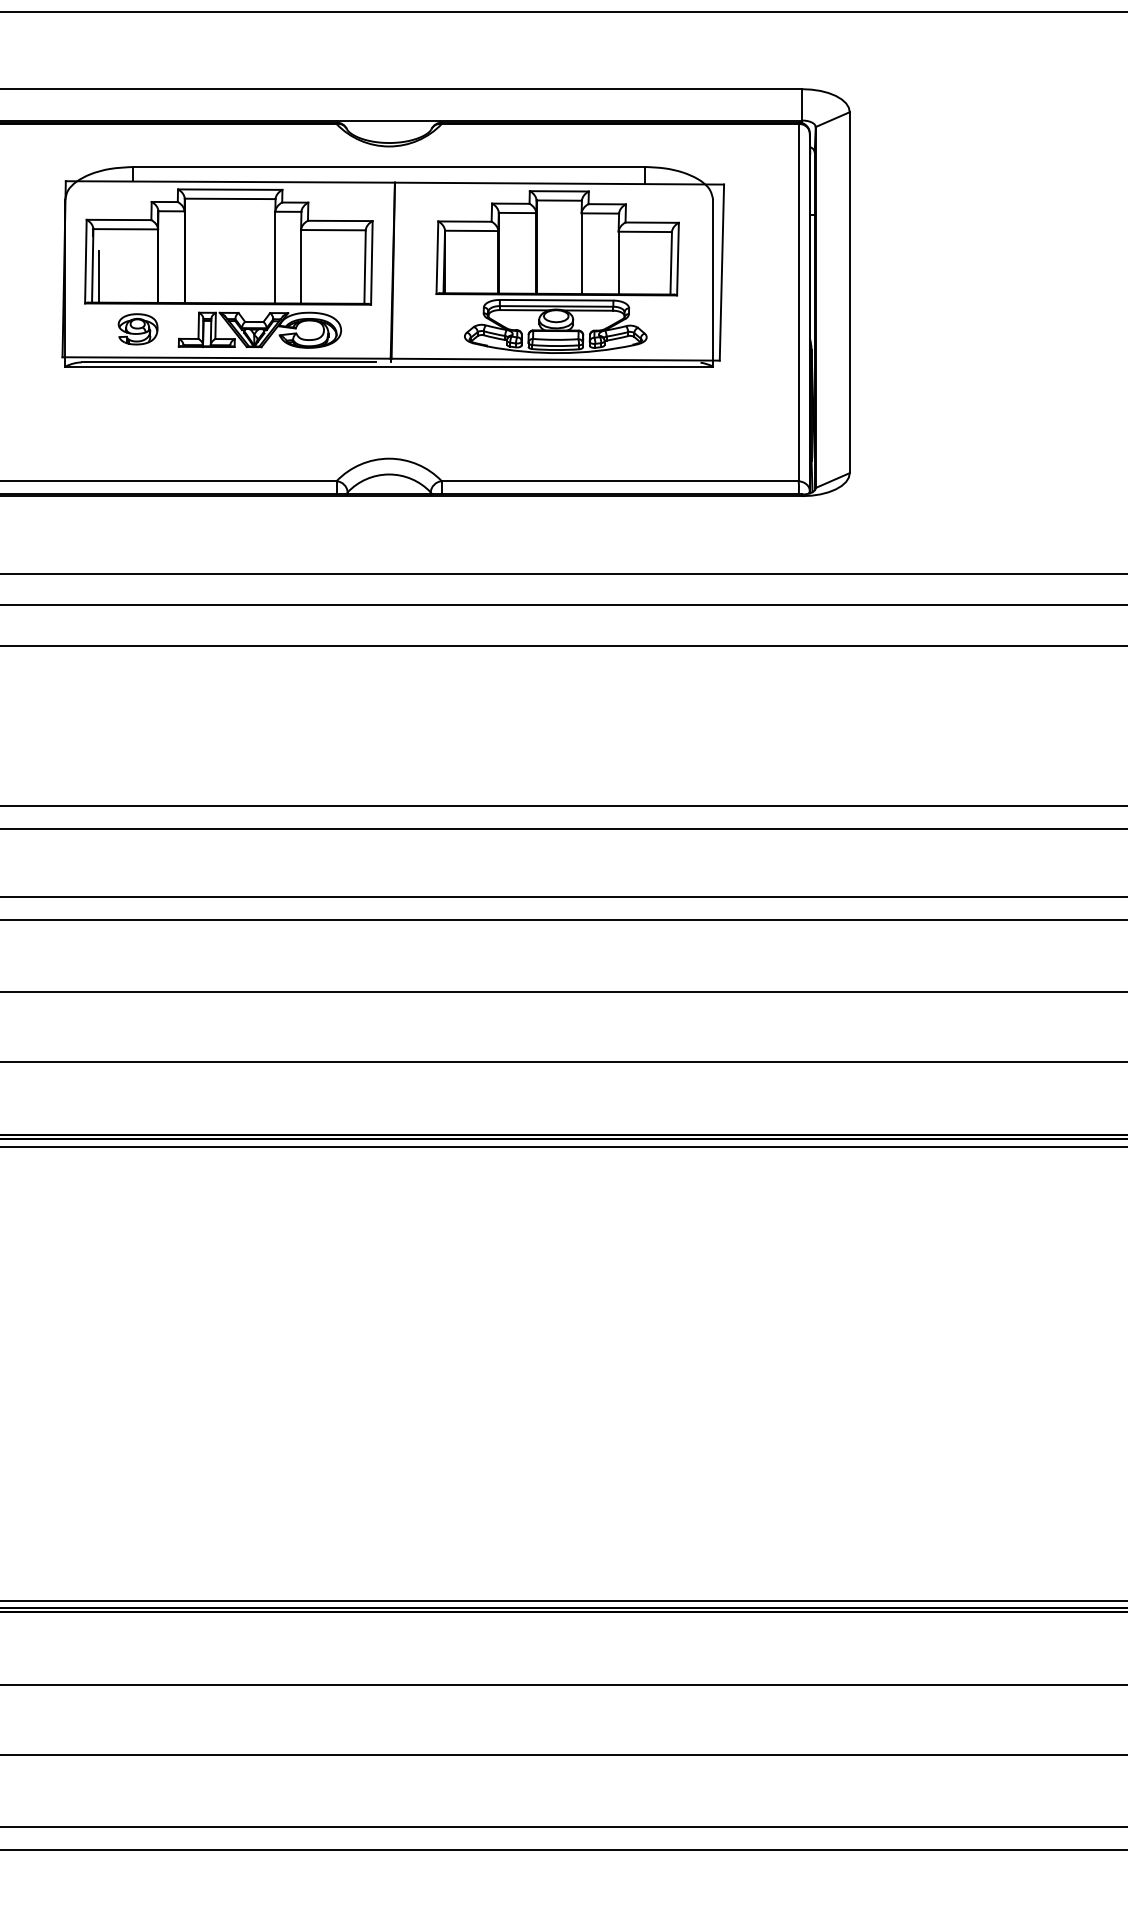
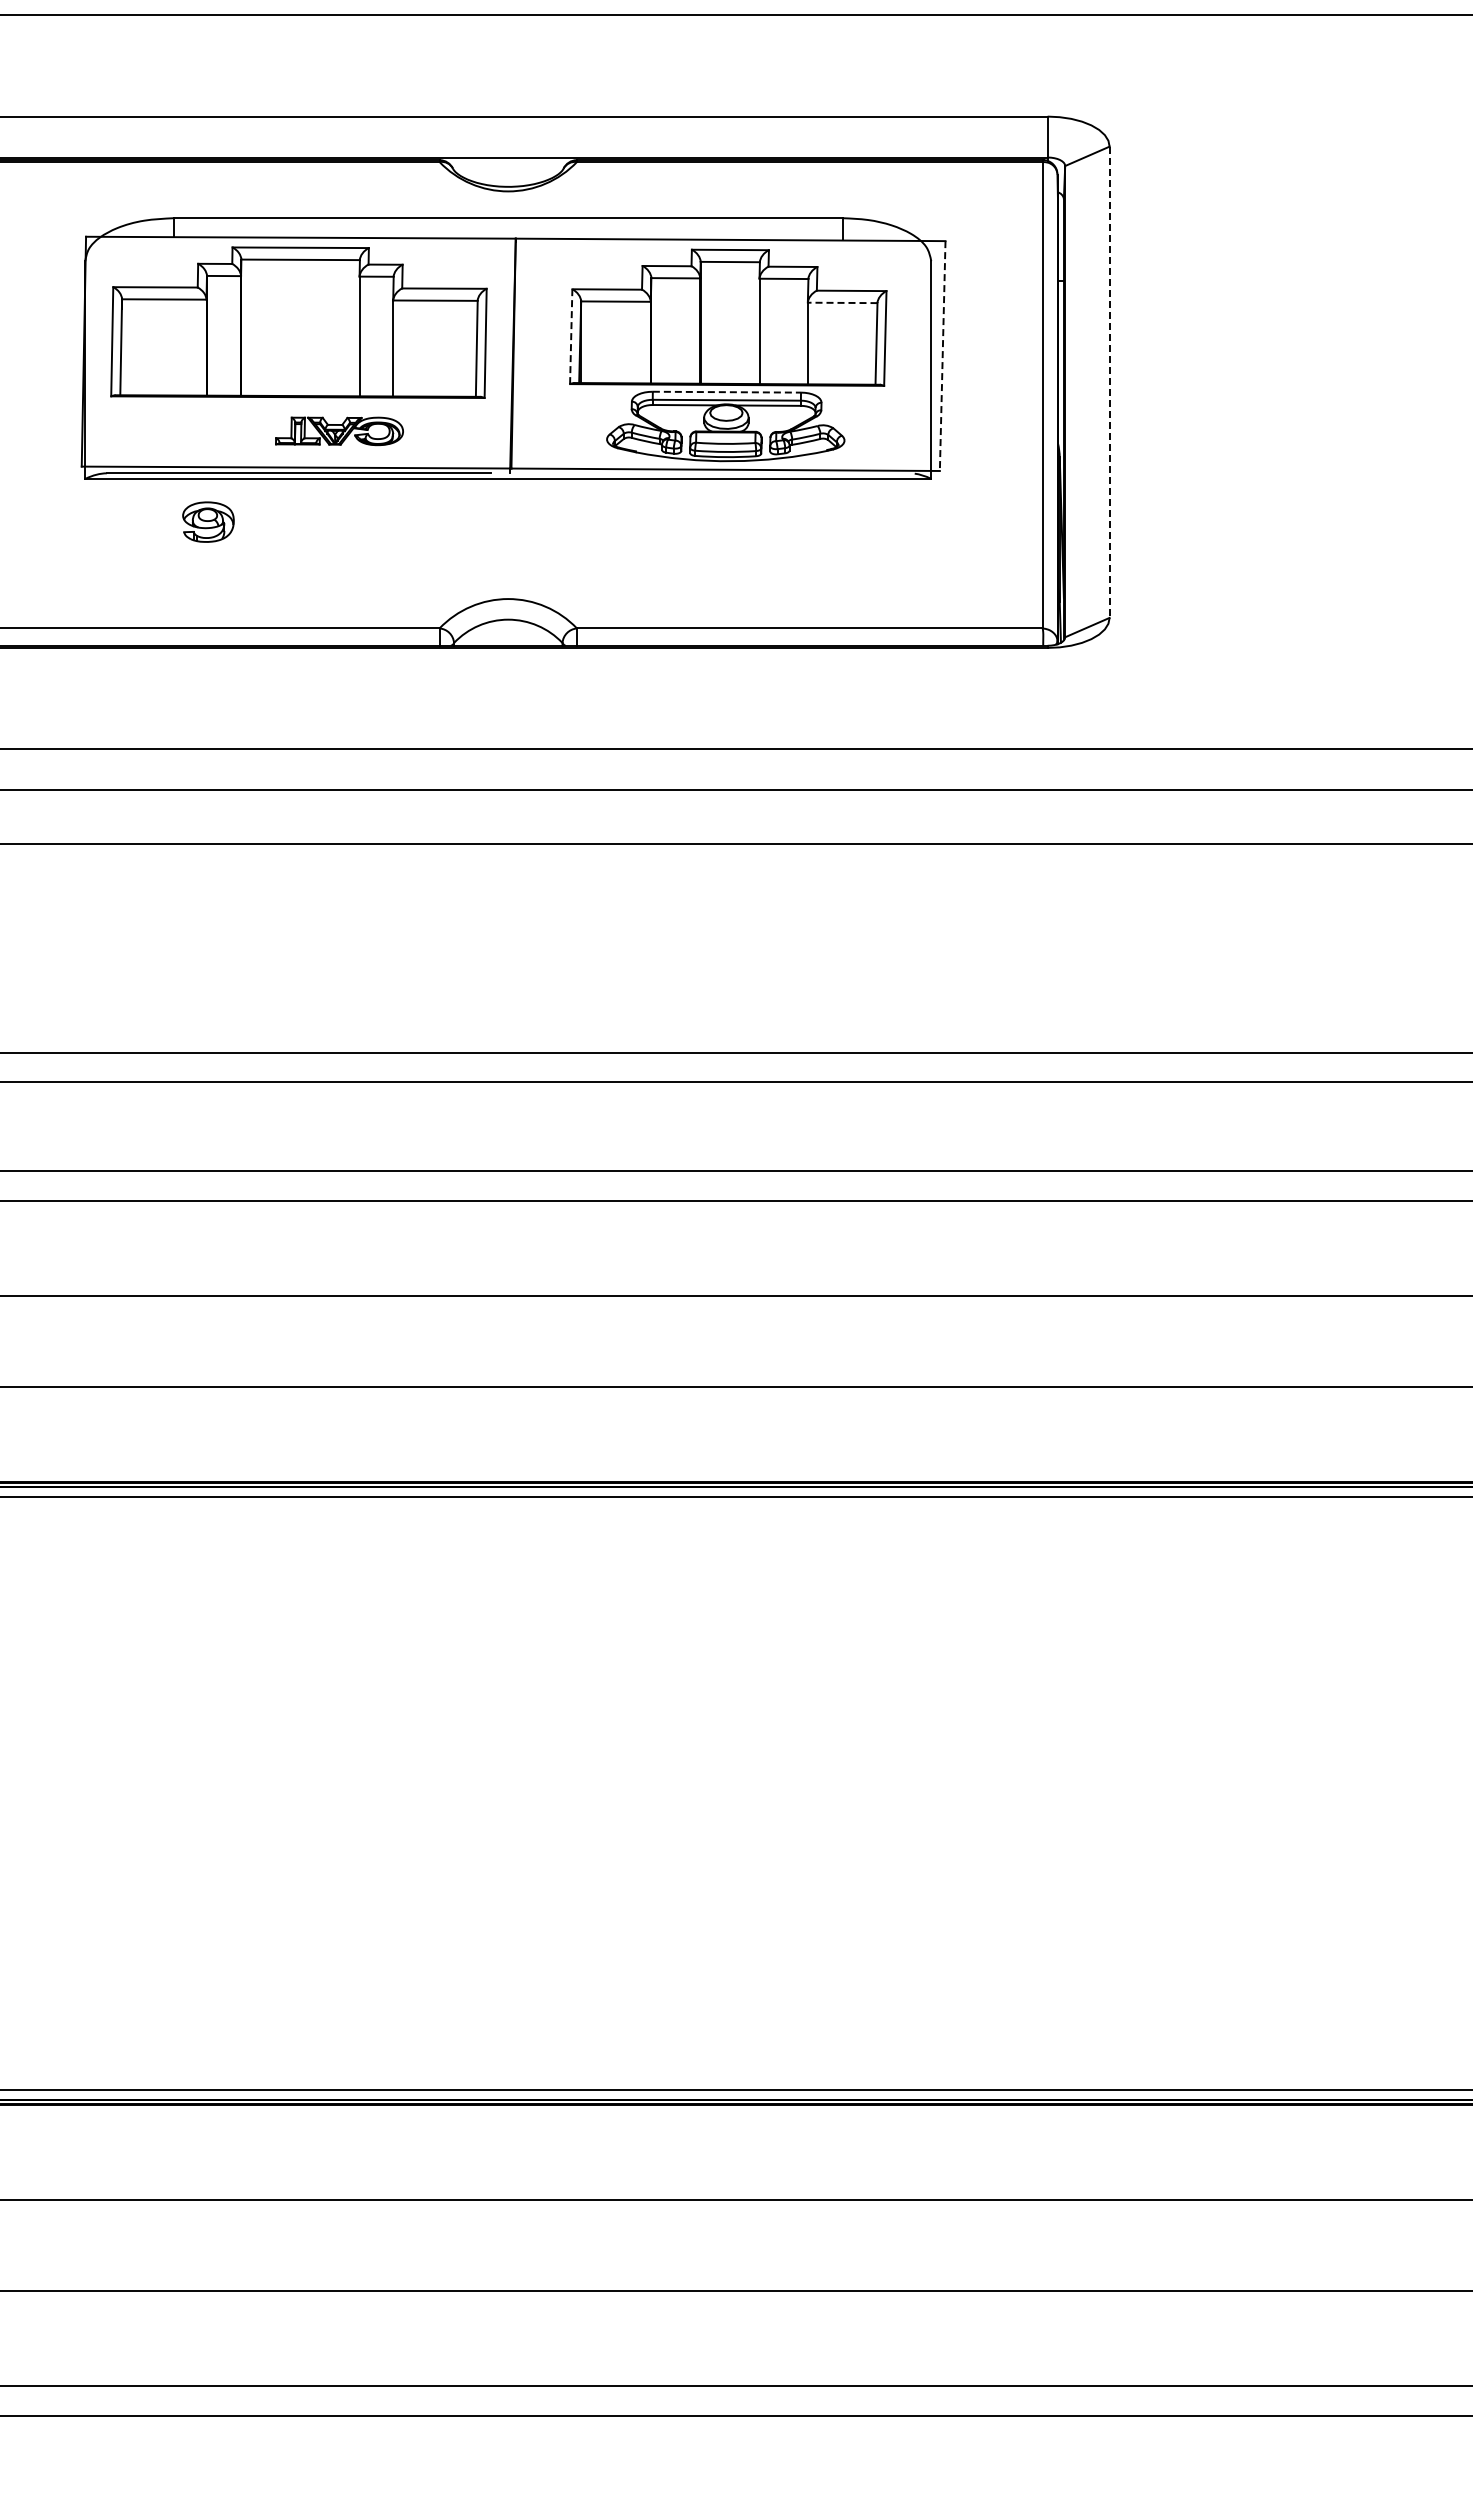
line: (645, 231) -> (842, 302), solid -> dashed
line: (437, 257) -> (571, 336), solid -> dashed
line: (721, 272) -> (942, 356), solid -> dashed
line: (99, 276) -> (129, 361), removed
line: (849, 292) -> (1109, 382), solid -> dashed
line: (557, 300) -> (727, 392), solid -> dashed
part: (138, 328) -> (208, 521), moved
part: (259, 330) -> (339, 431), size x0.6

